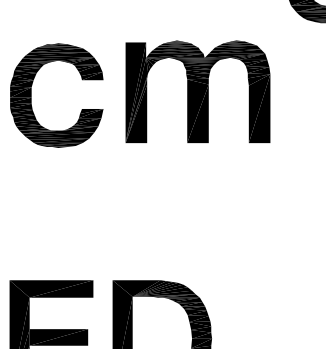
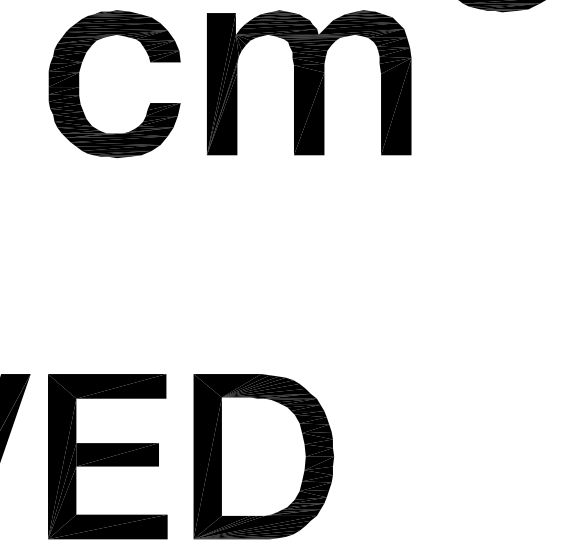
part: (198, 91) -> (309, 82), moved
part: (31, 95) -> (79, 84), moved

